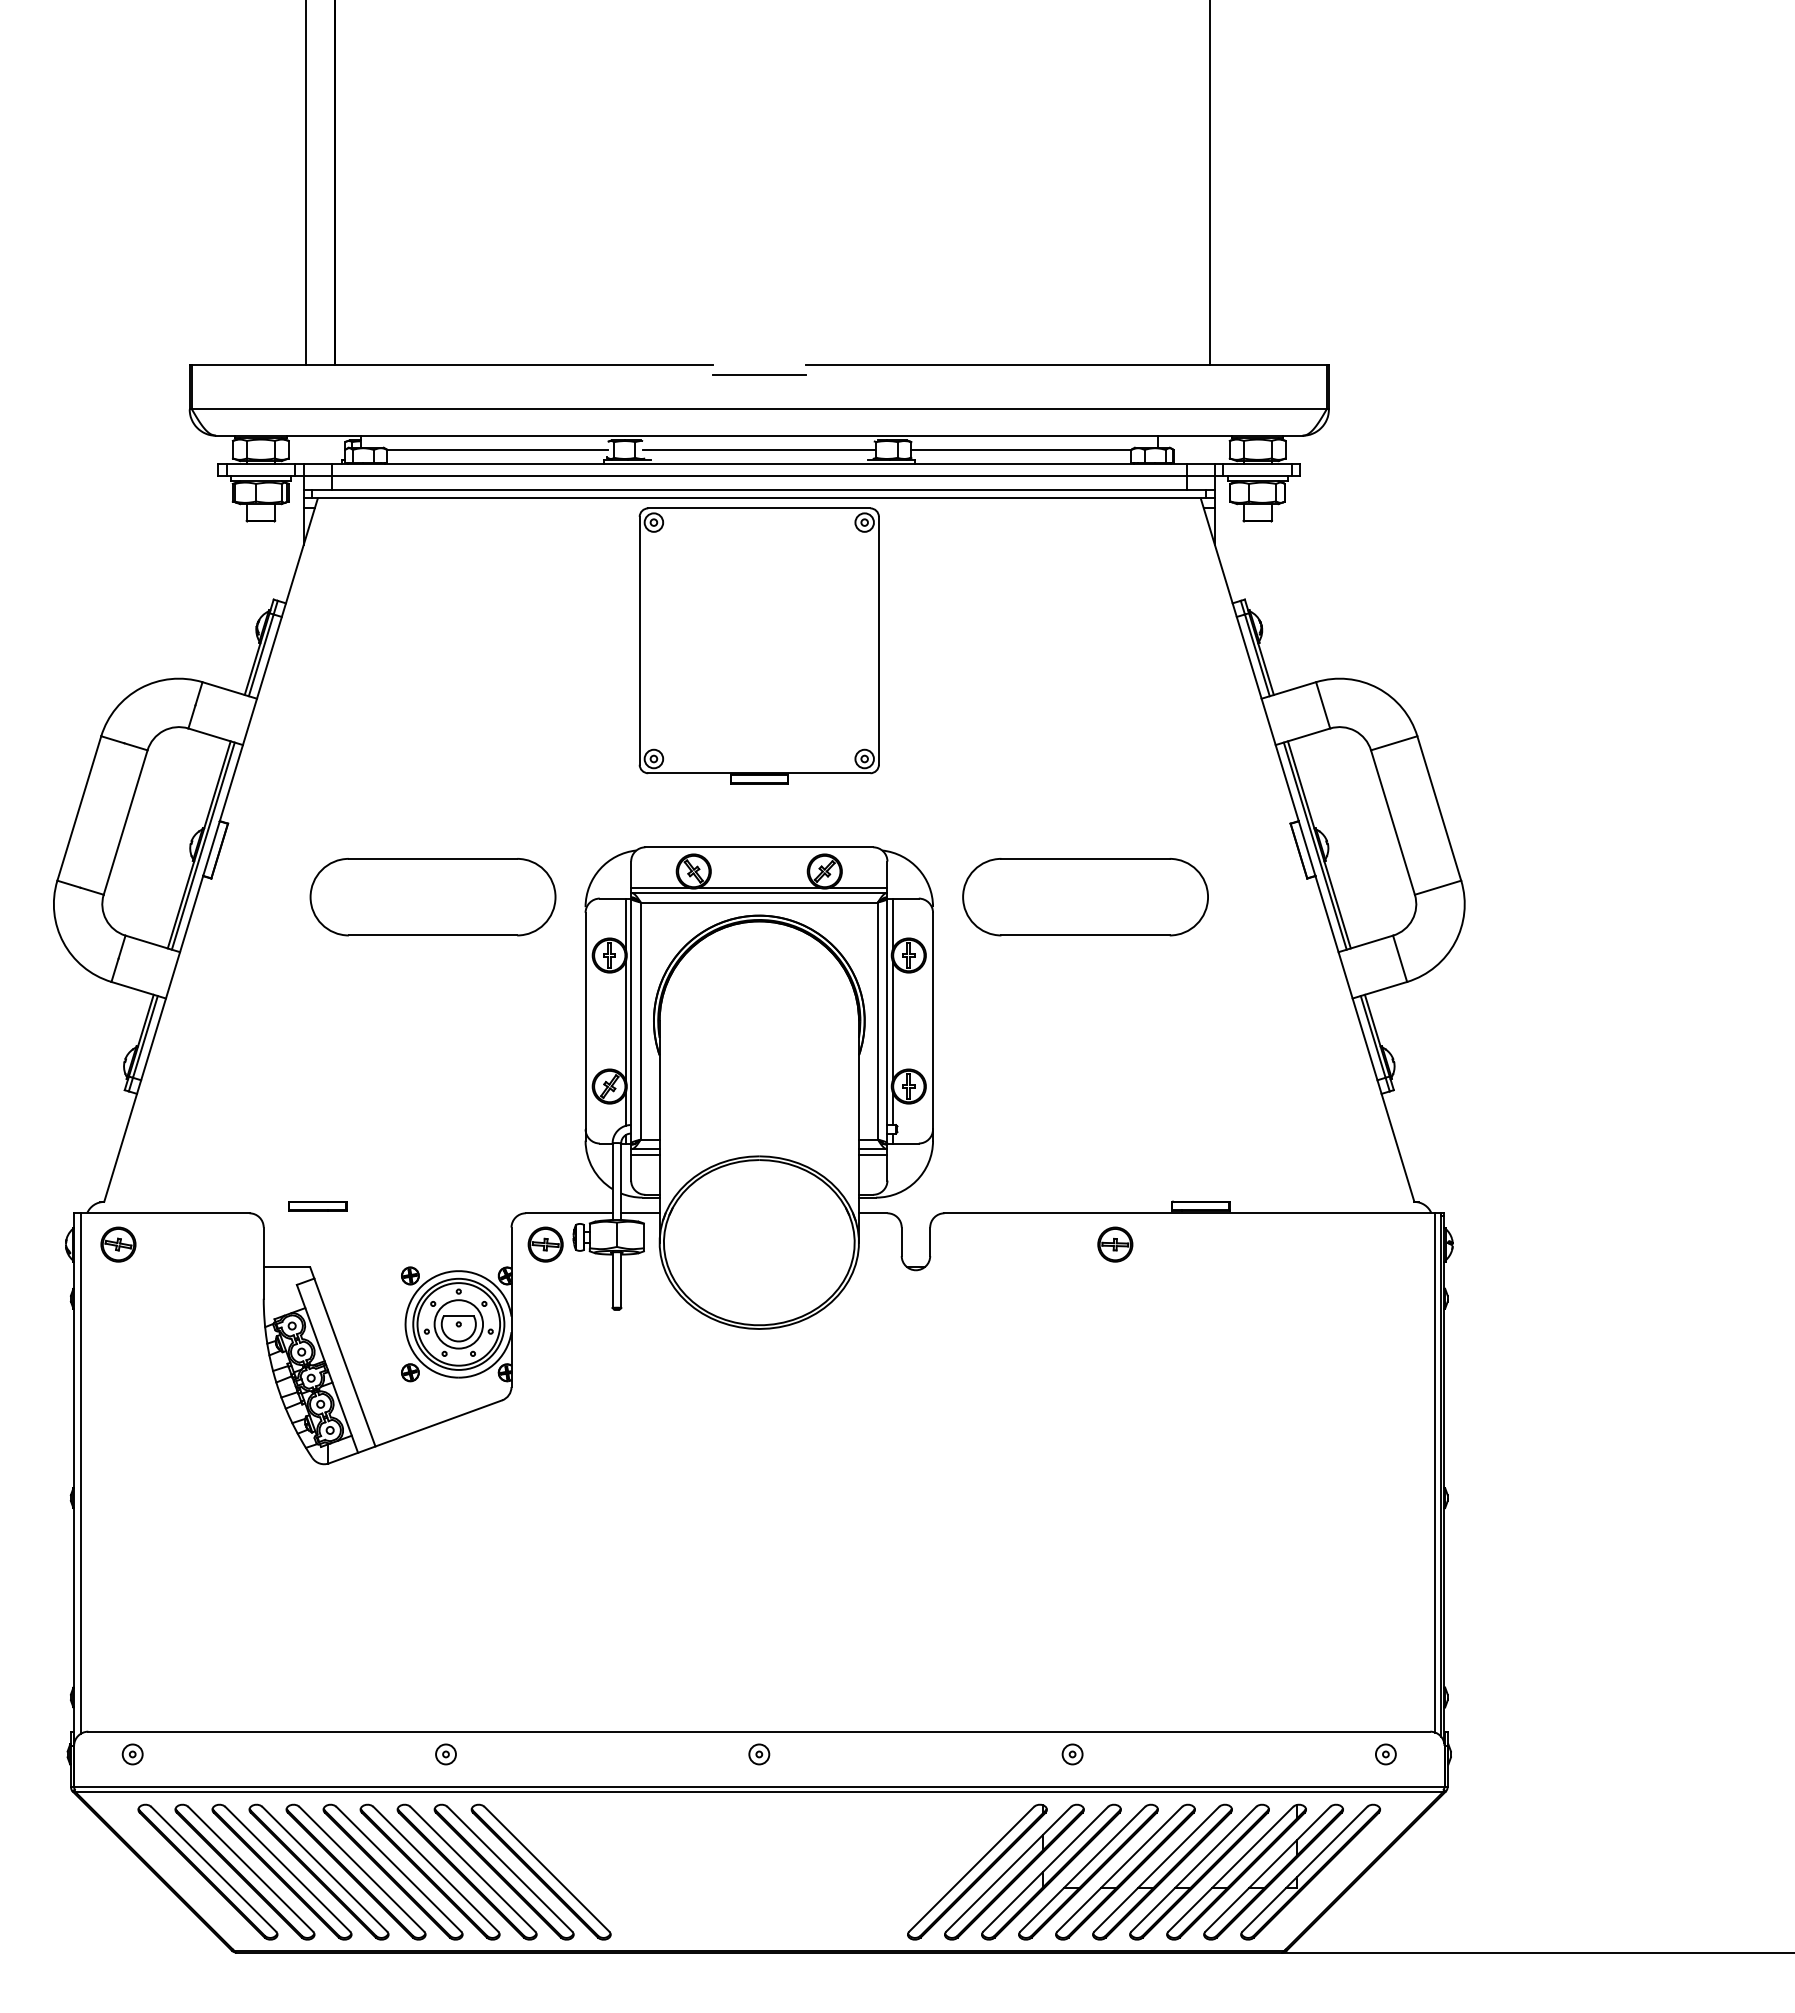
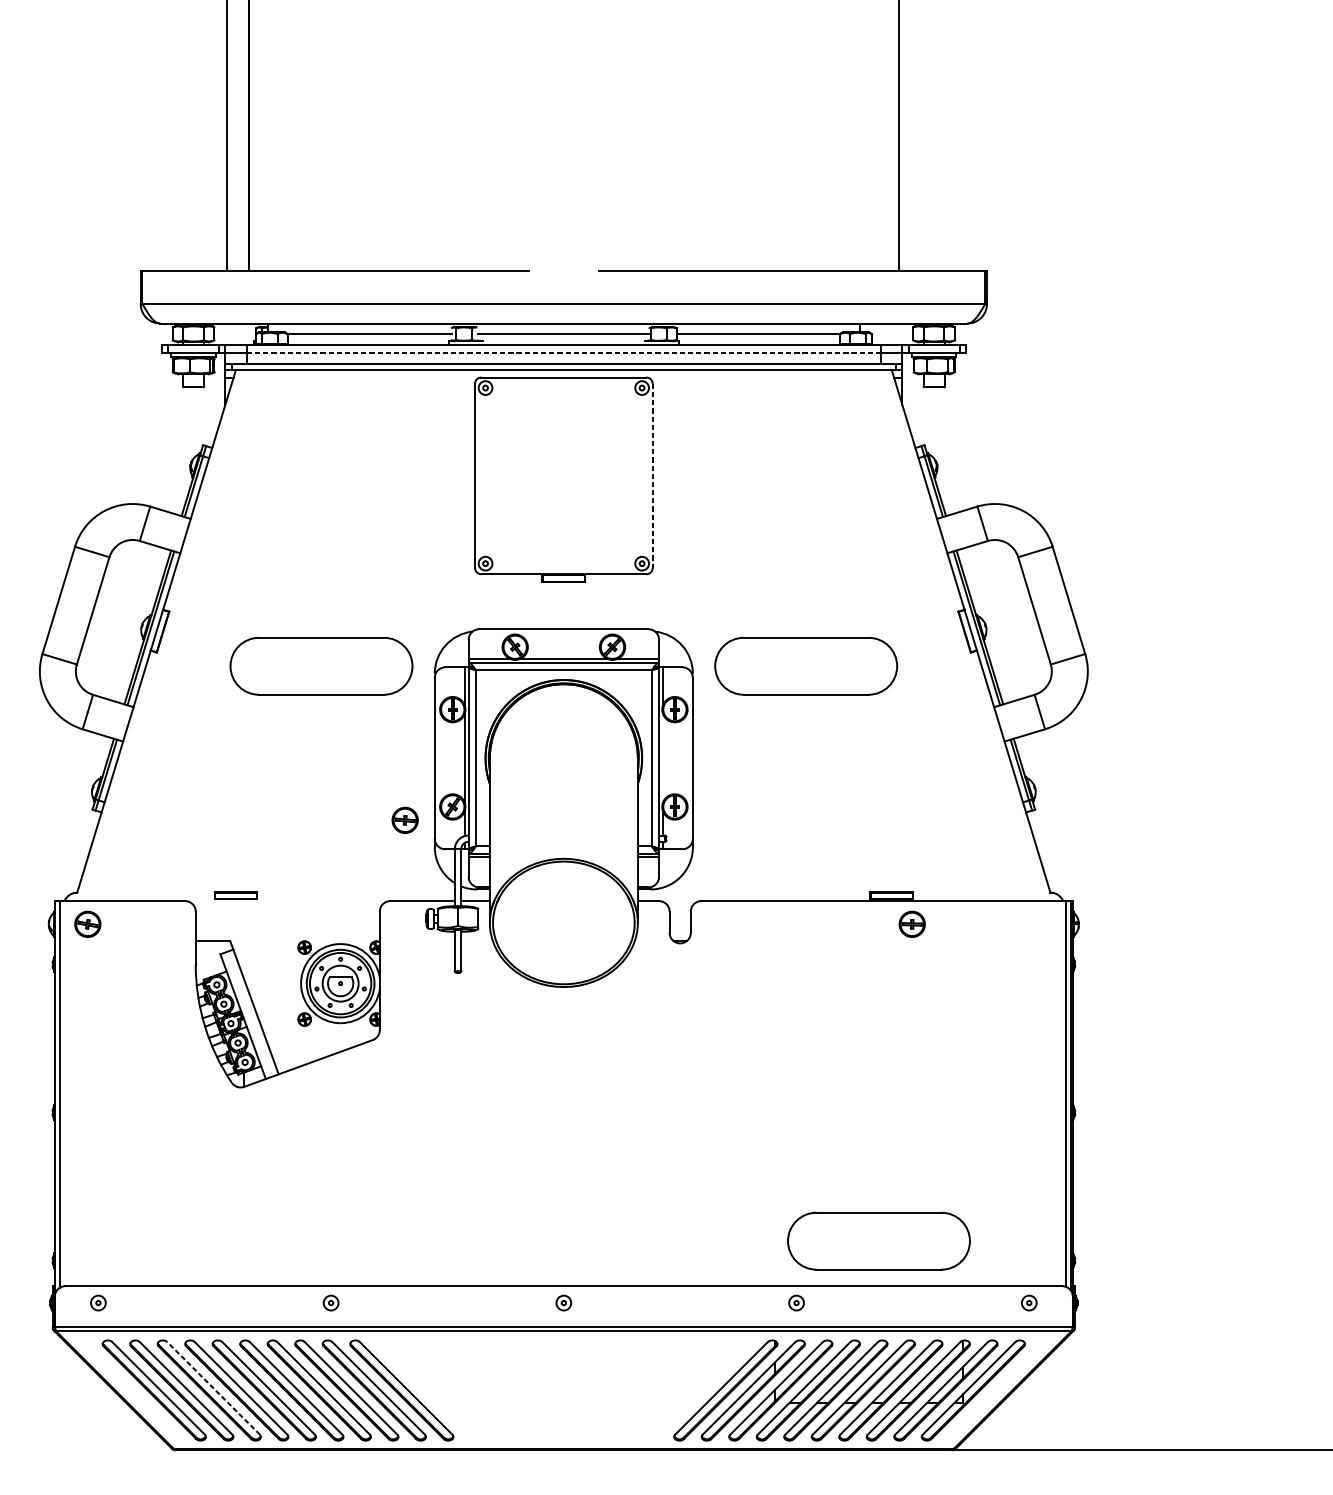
line: (759, 374) -> (563, 278), removed
line: (758, 475) -> (563, 353), solid -> dashed
line: (878, 640) -> (652, 475), solid -> dashed
line: (892, 1020) -> (662, 757), removed
part: (545, 1244) -> (405, 820), moved
part: (1115, 1244) -> (912, 924), moved
part: (1183, 1671) -> (878, 1241), added
line: (287, 1868) -> (213, 1387), solid -> dashed

